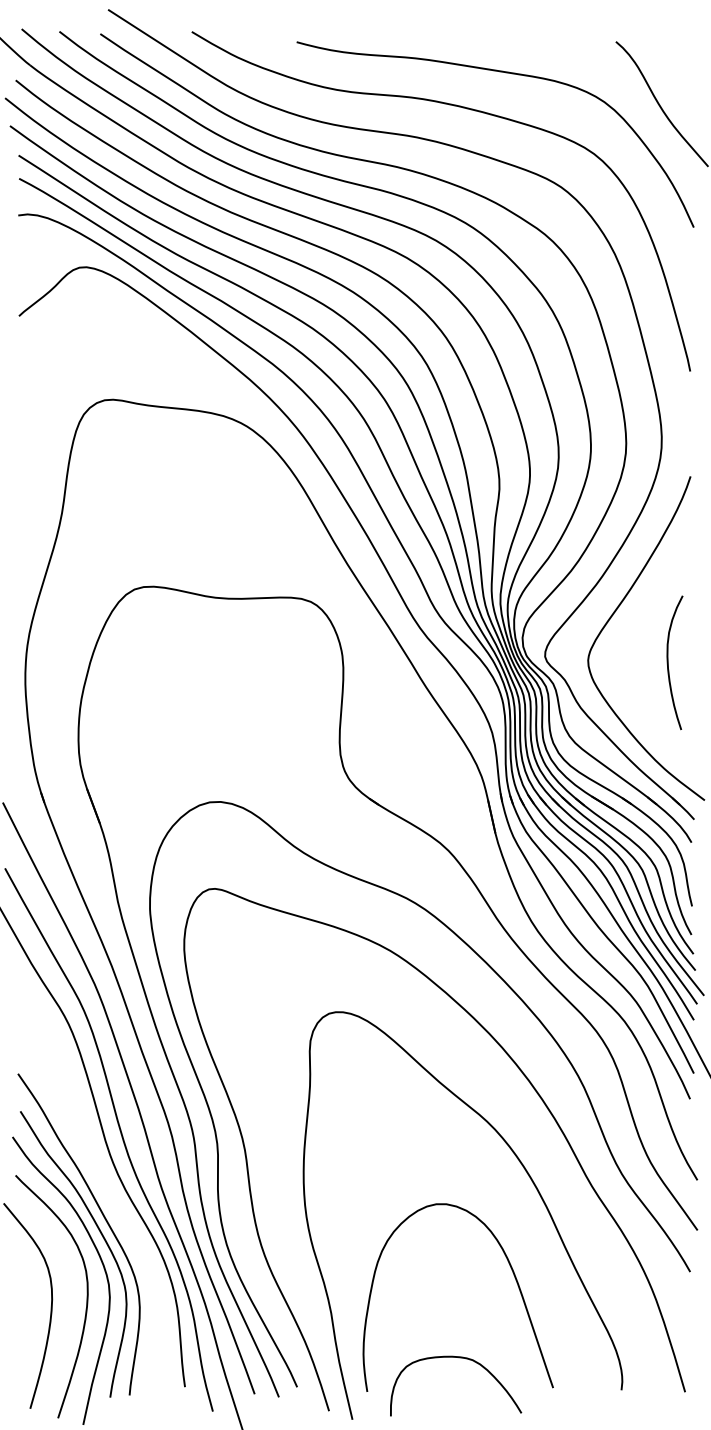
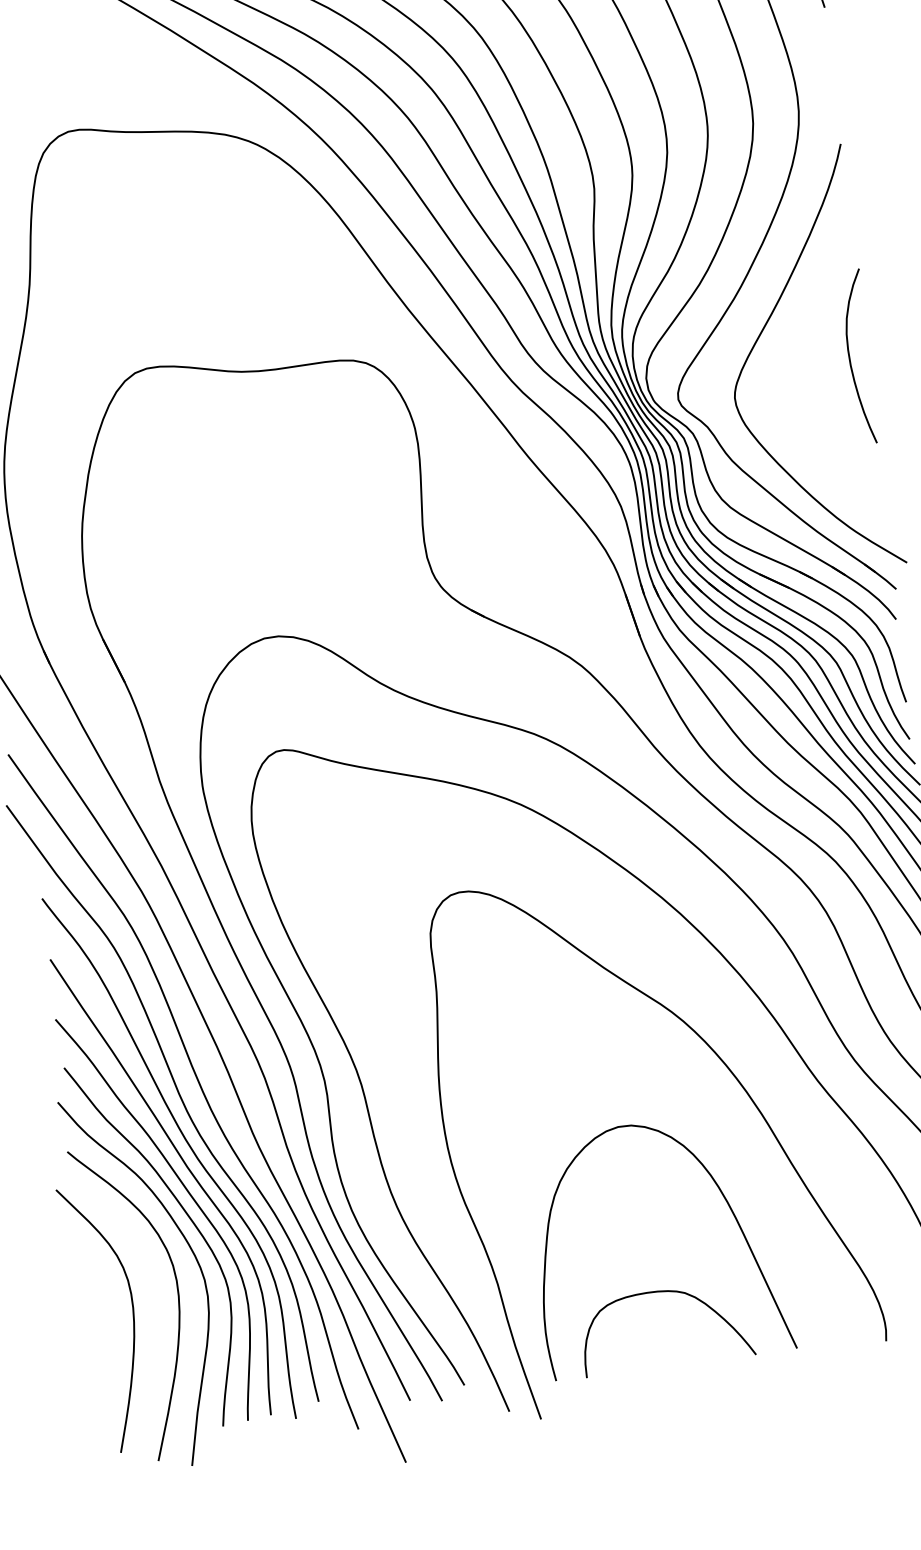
curve: (668, 662) -> (850, 357), moved
part: (98, 1185) -> (176, 1152), added
curve: (458, 1358) -> (666, 1292), moved

